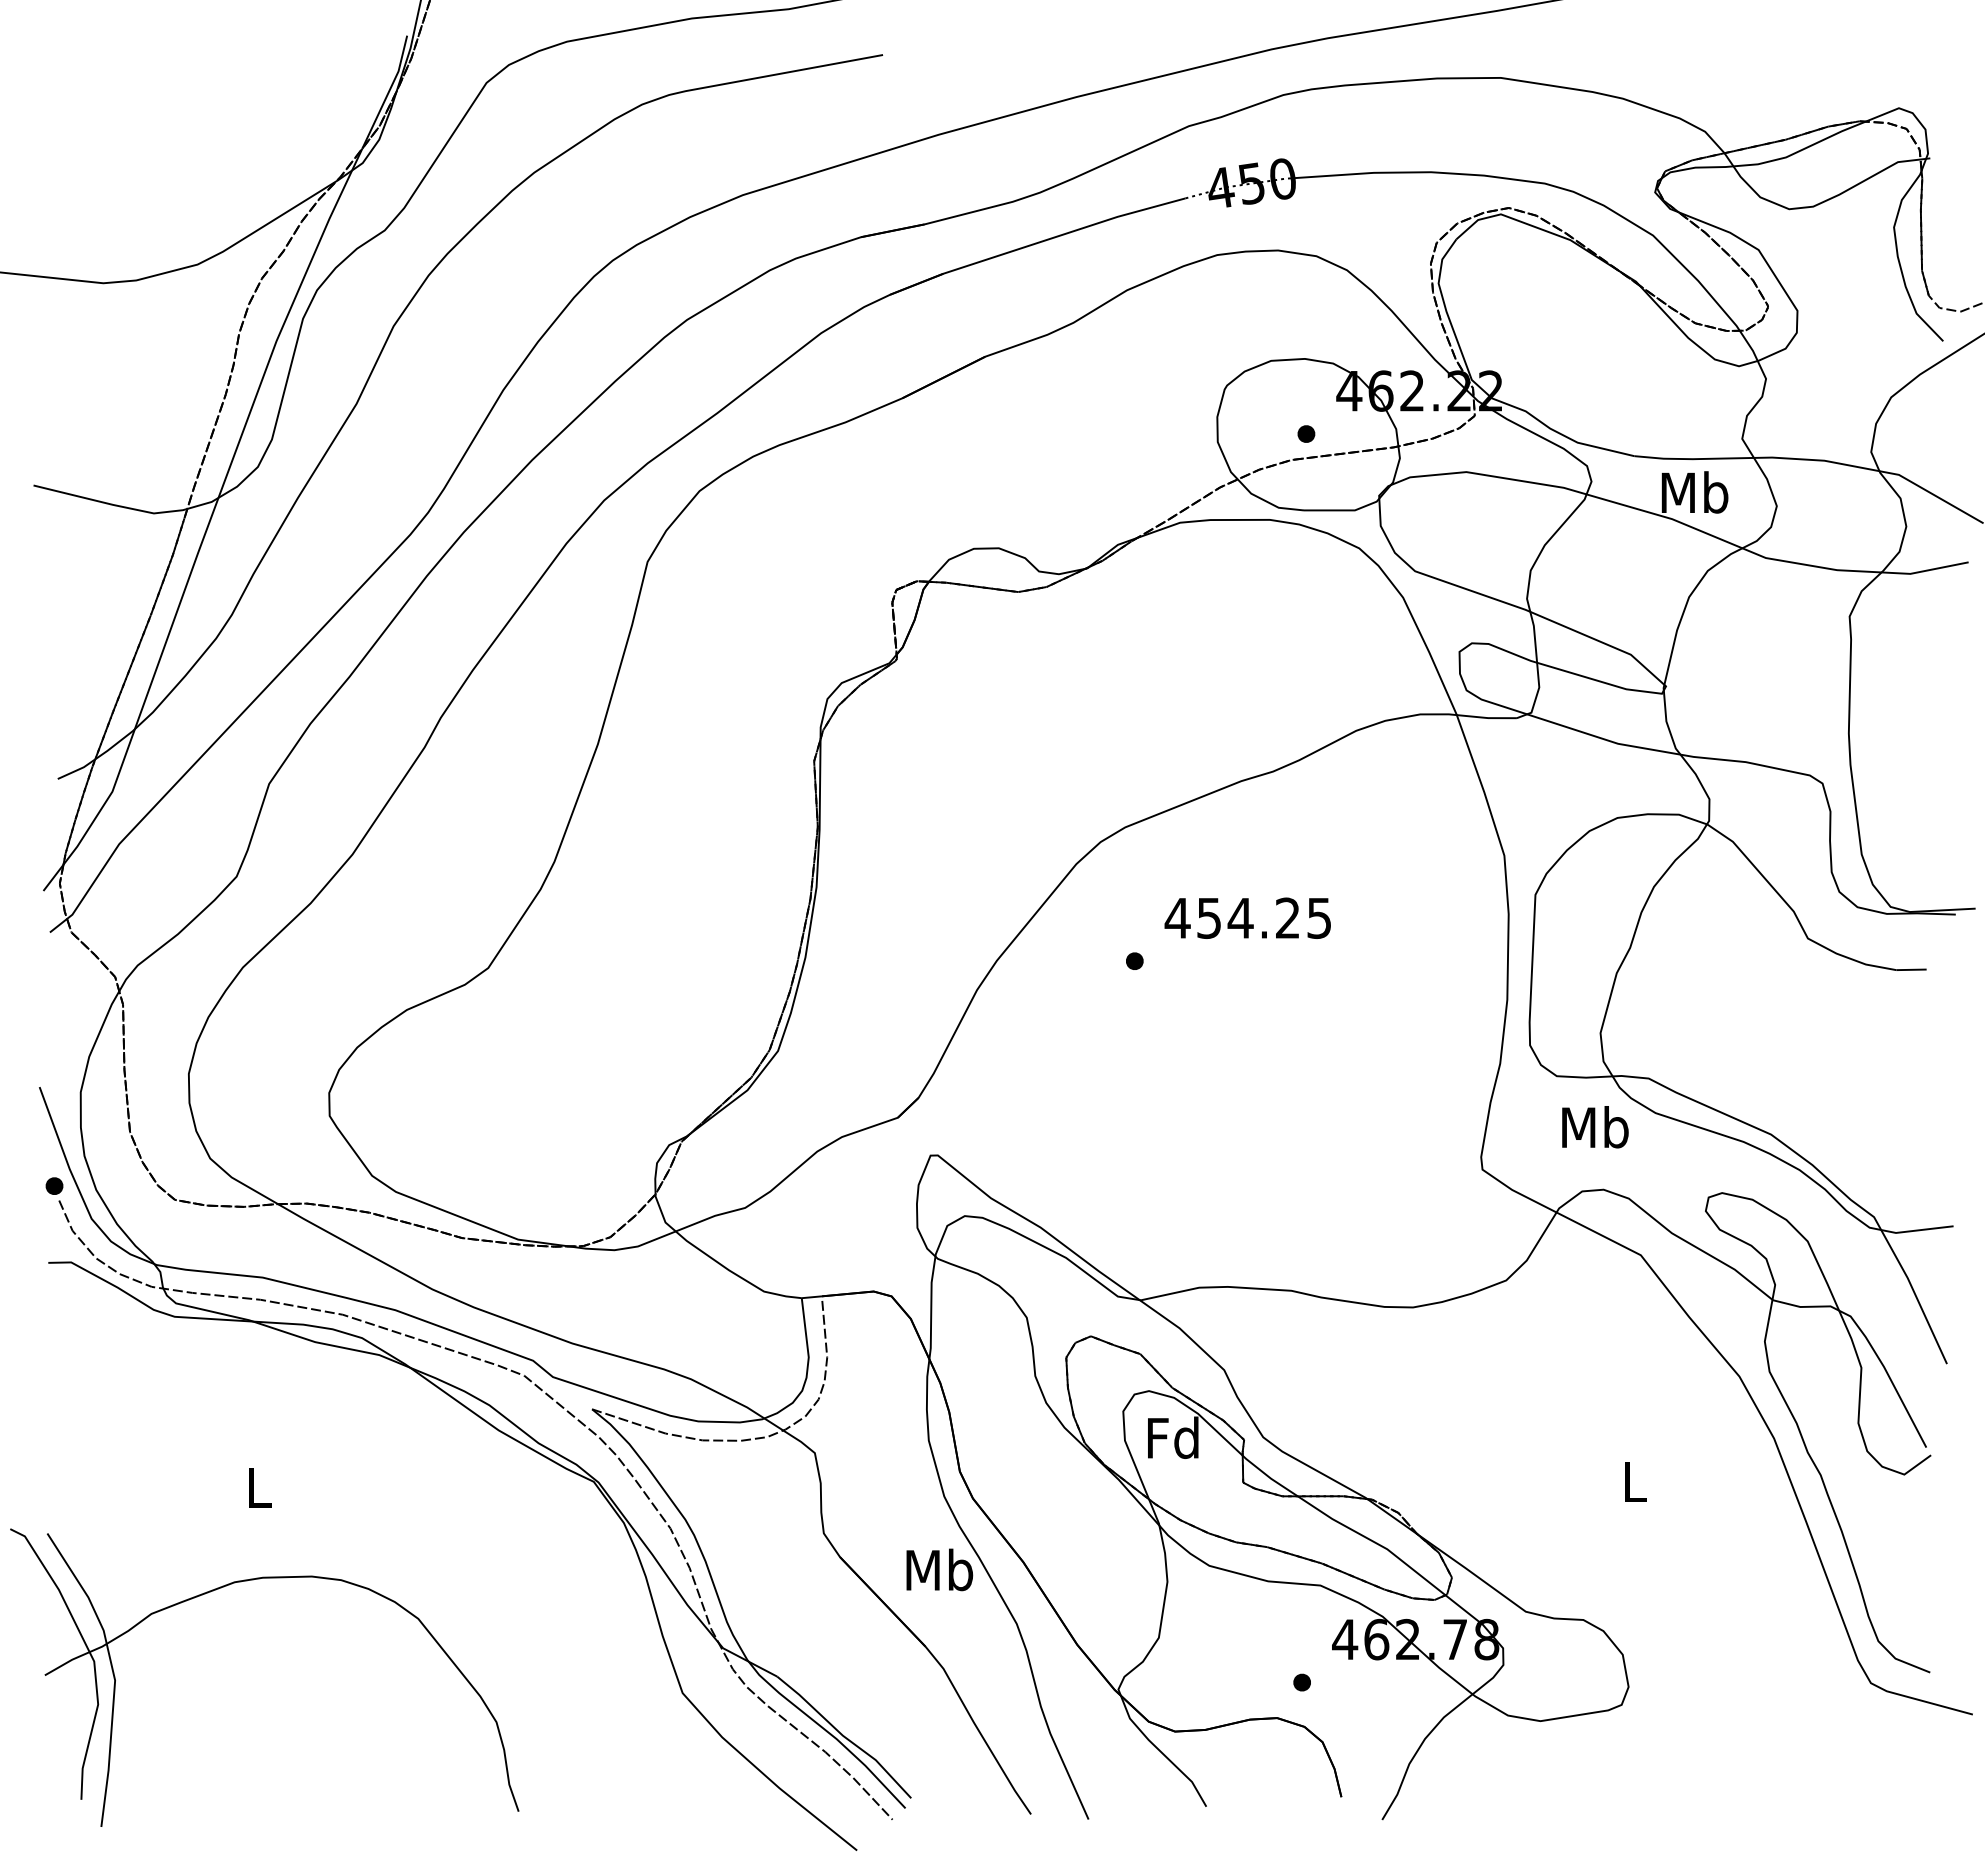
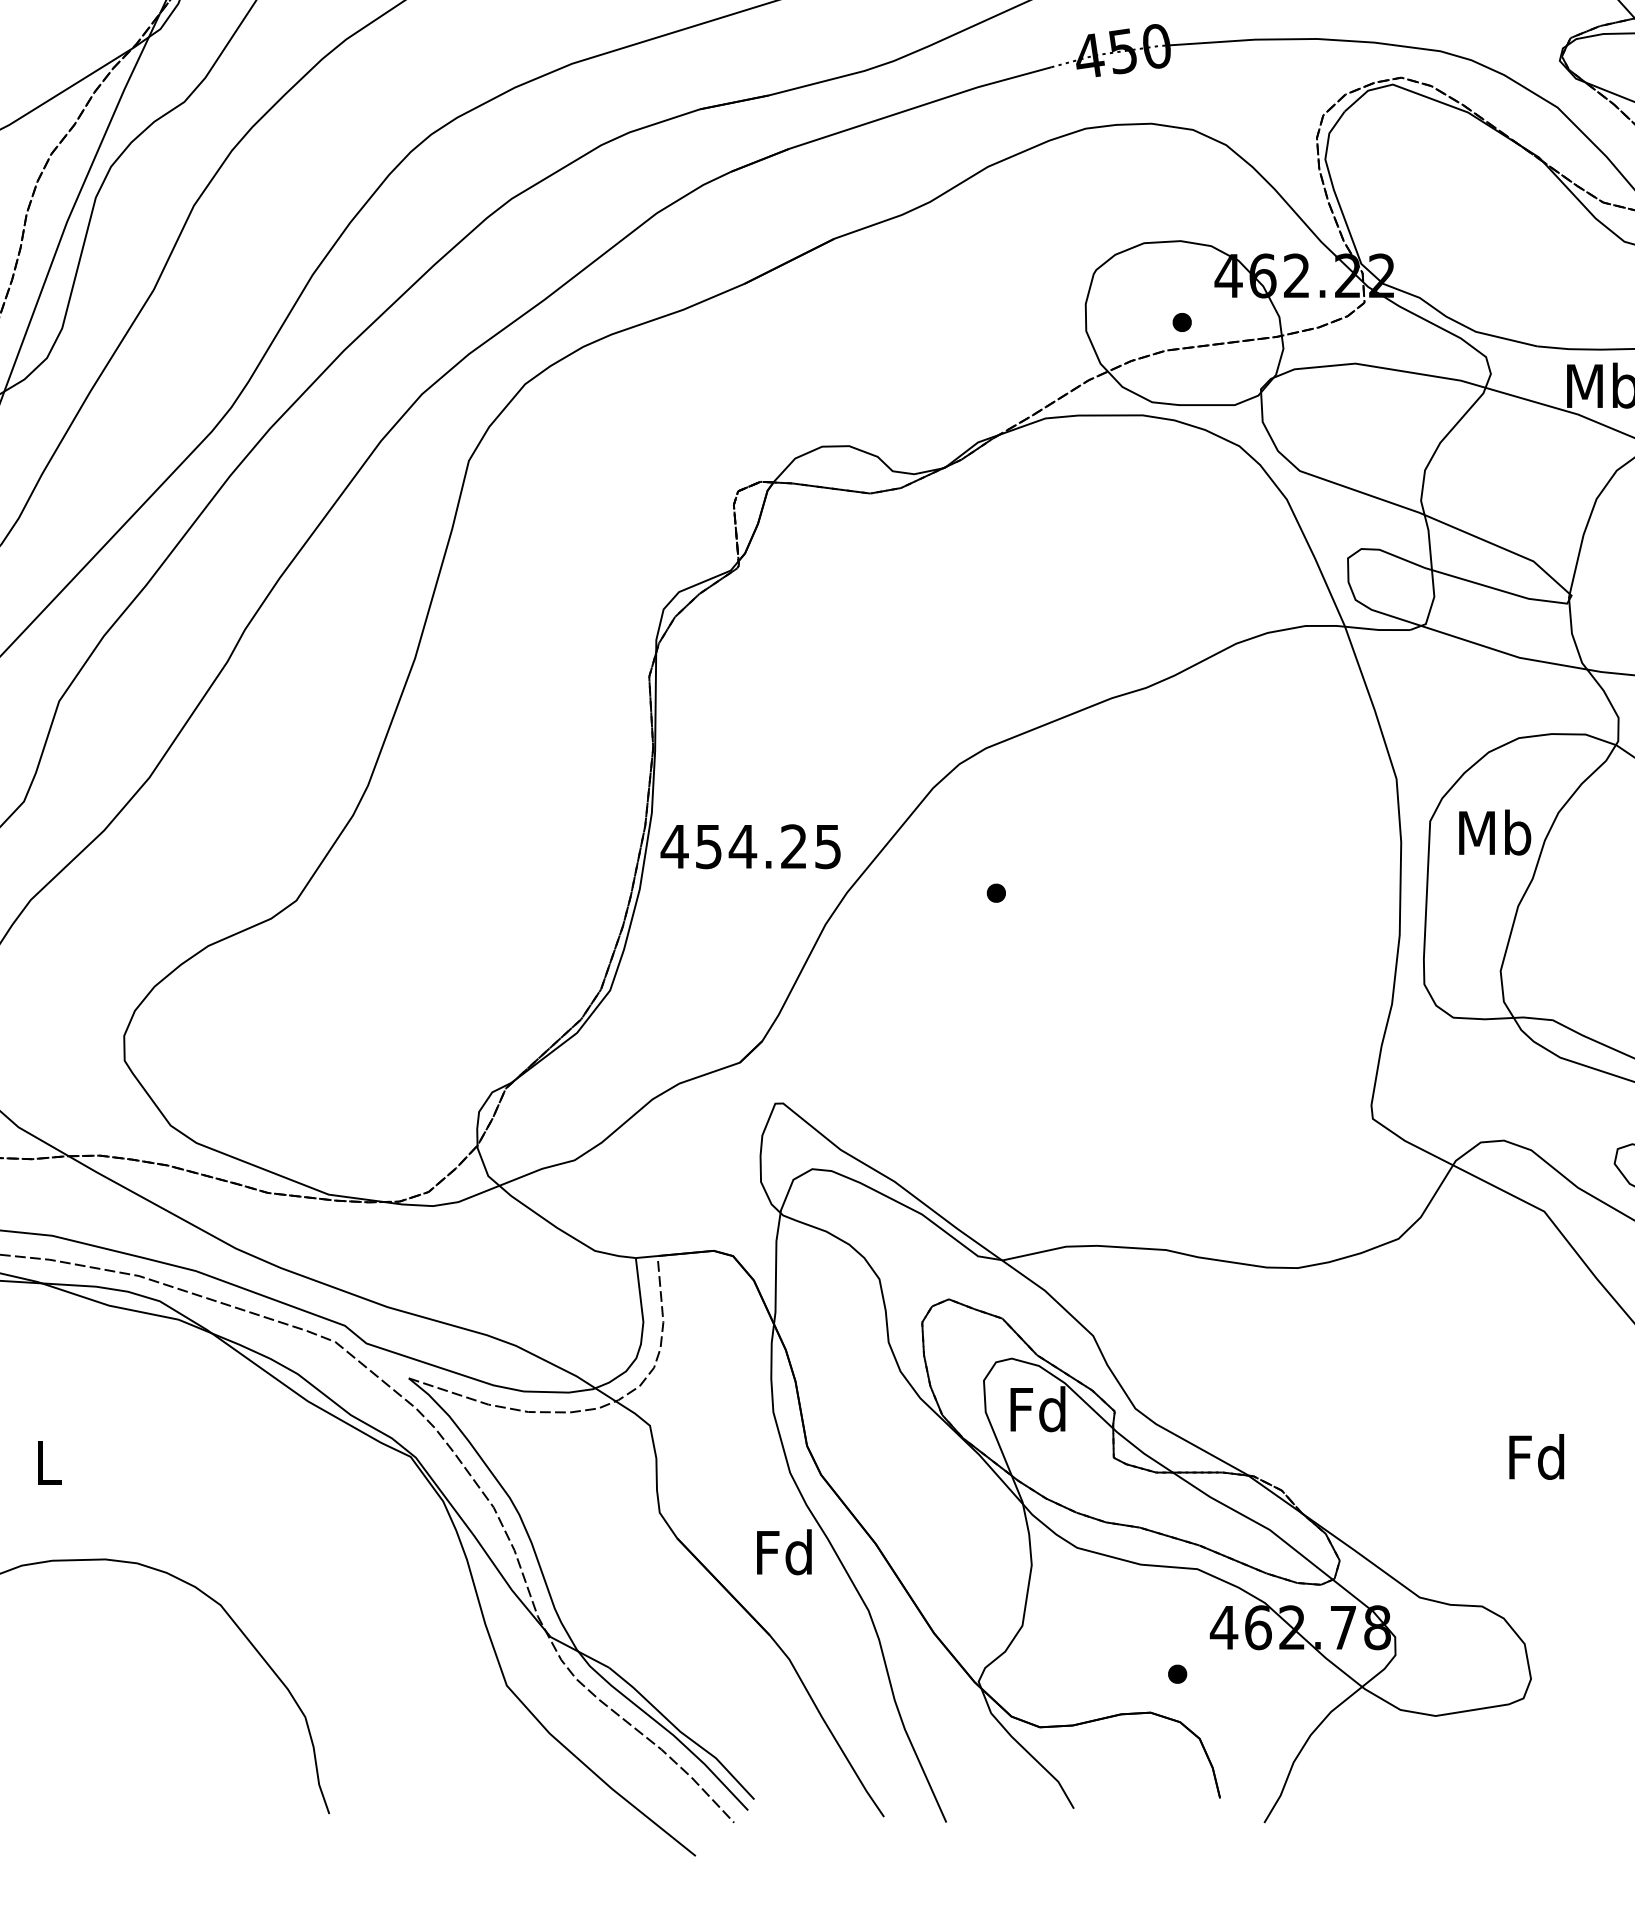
text: (1247, 917) -> (750, 845), moved
text: (1595, 1127) -> (1495, 832), moved
text: (1633, 1481) -> (1536, 1456), L -> Fd
text: (939, 1569) -> (784, 1551), Mb -> Fd

